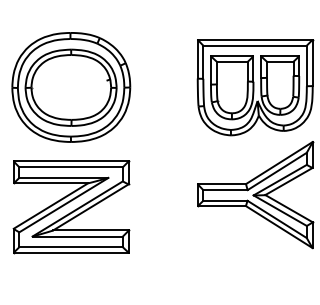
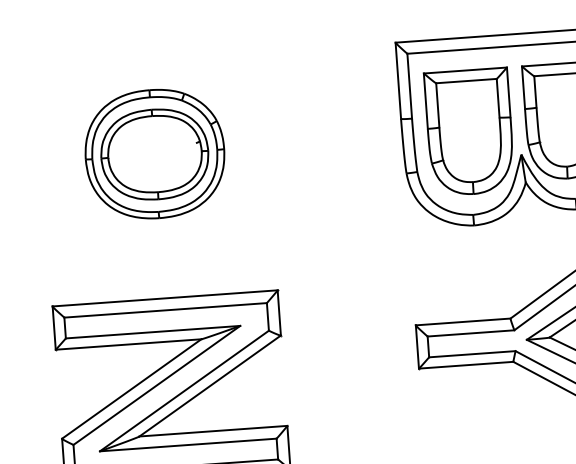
part: (71, 87) -> (155, 154), size x0.6

